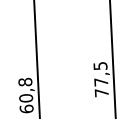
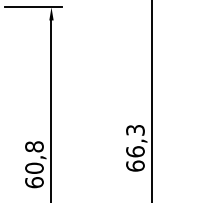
text: (101, 79) -> (135, 148), 77,5 -> 66,3

